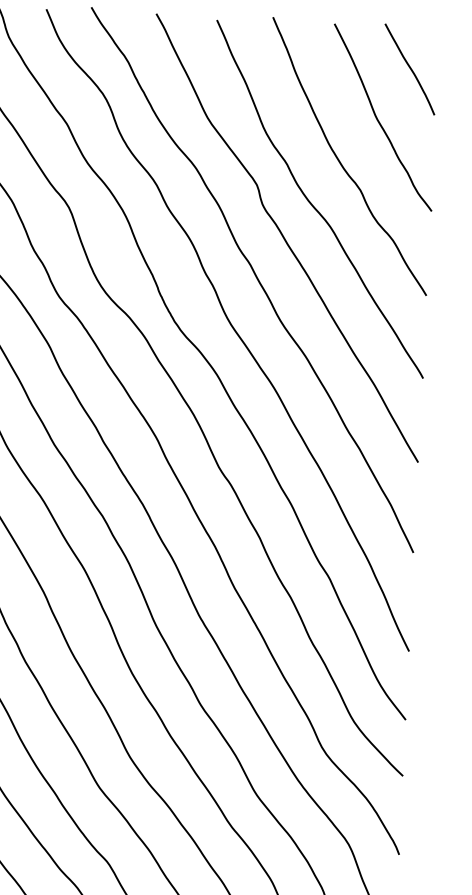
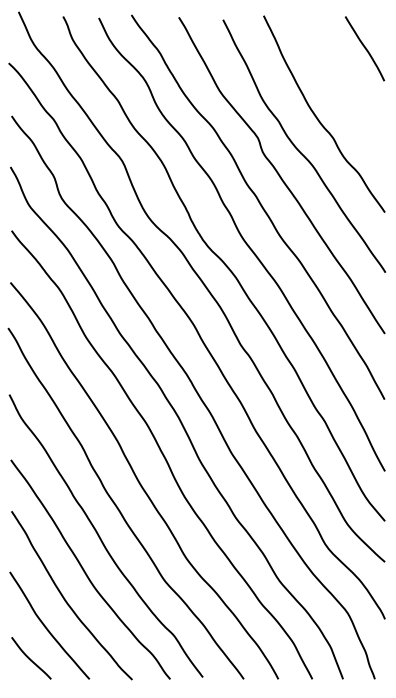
curve: (379, 119) -> (344, 86), removed

